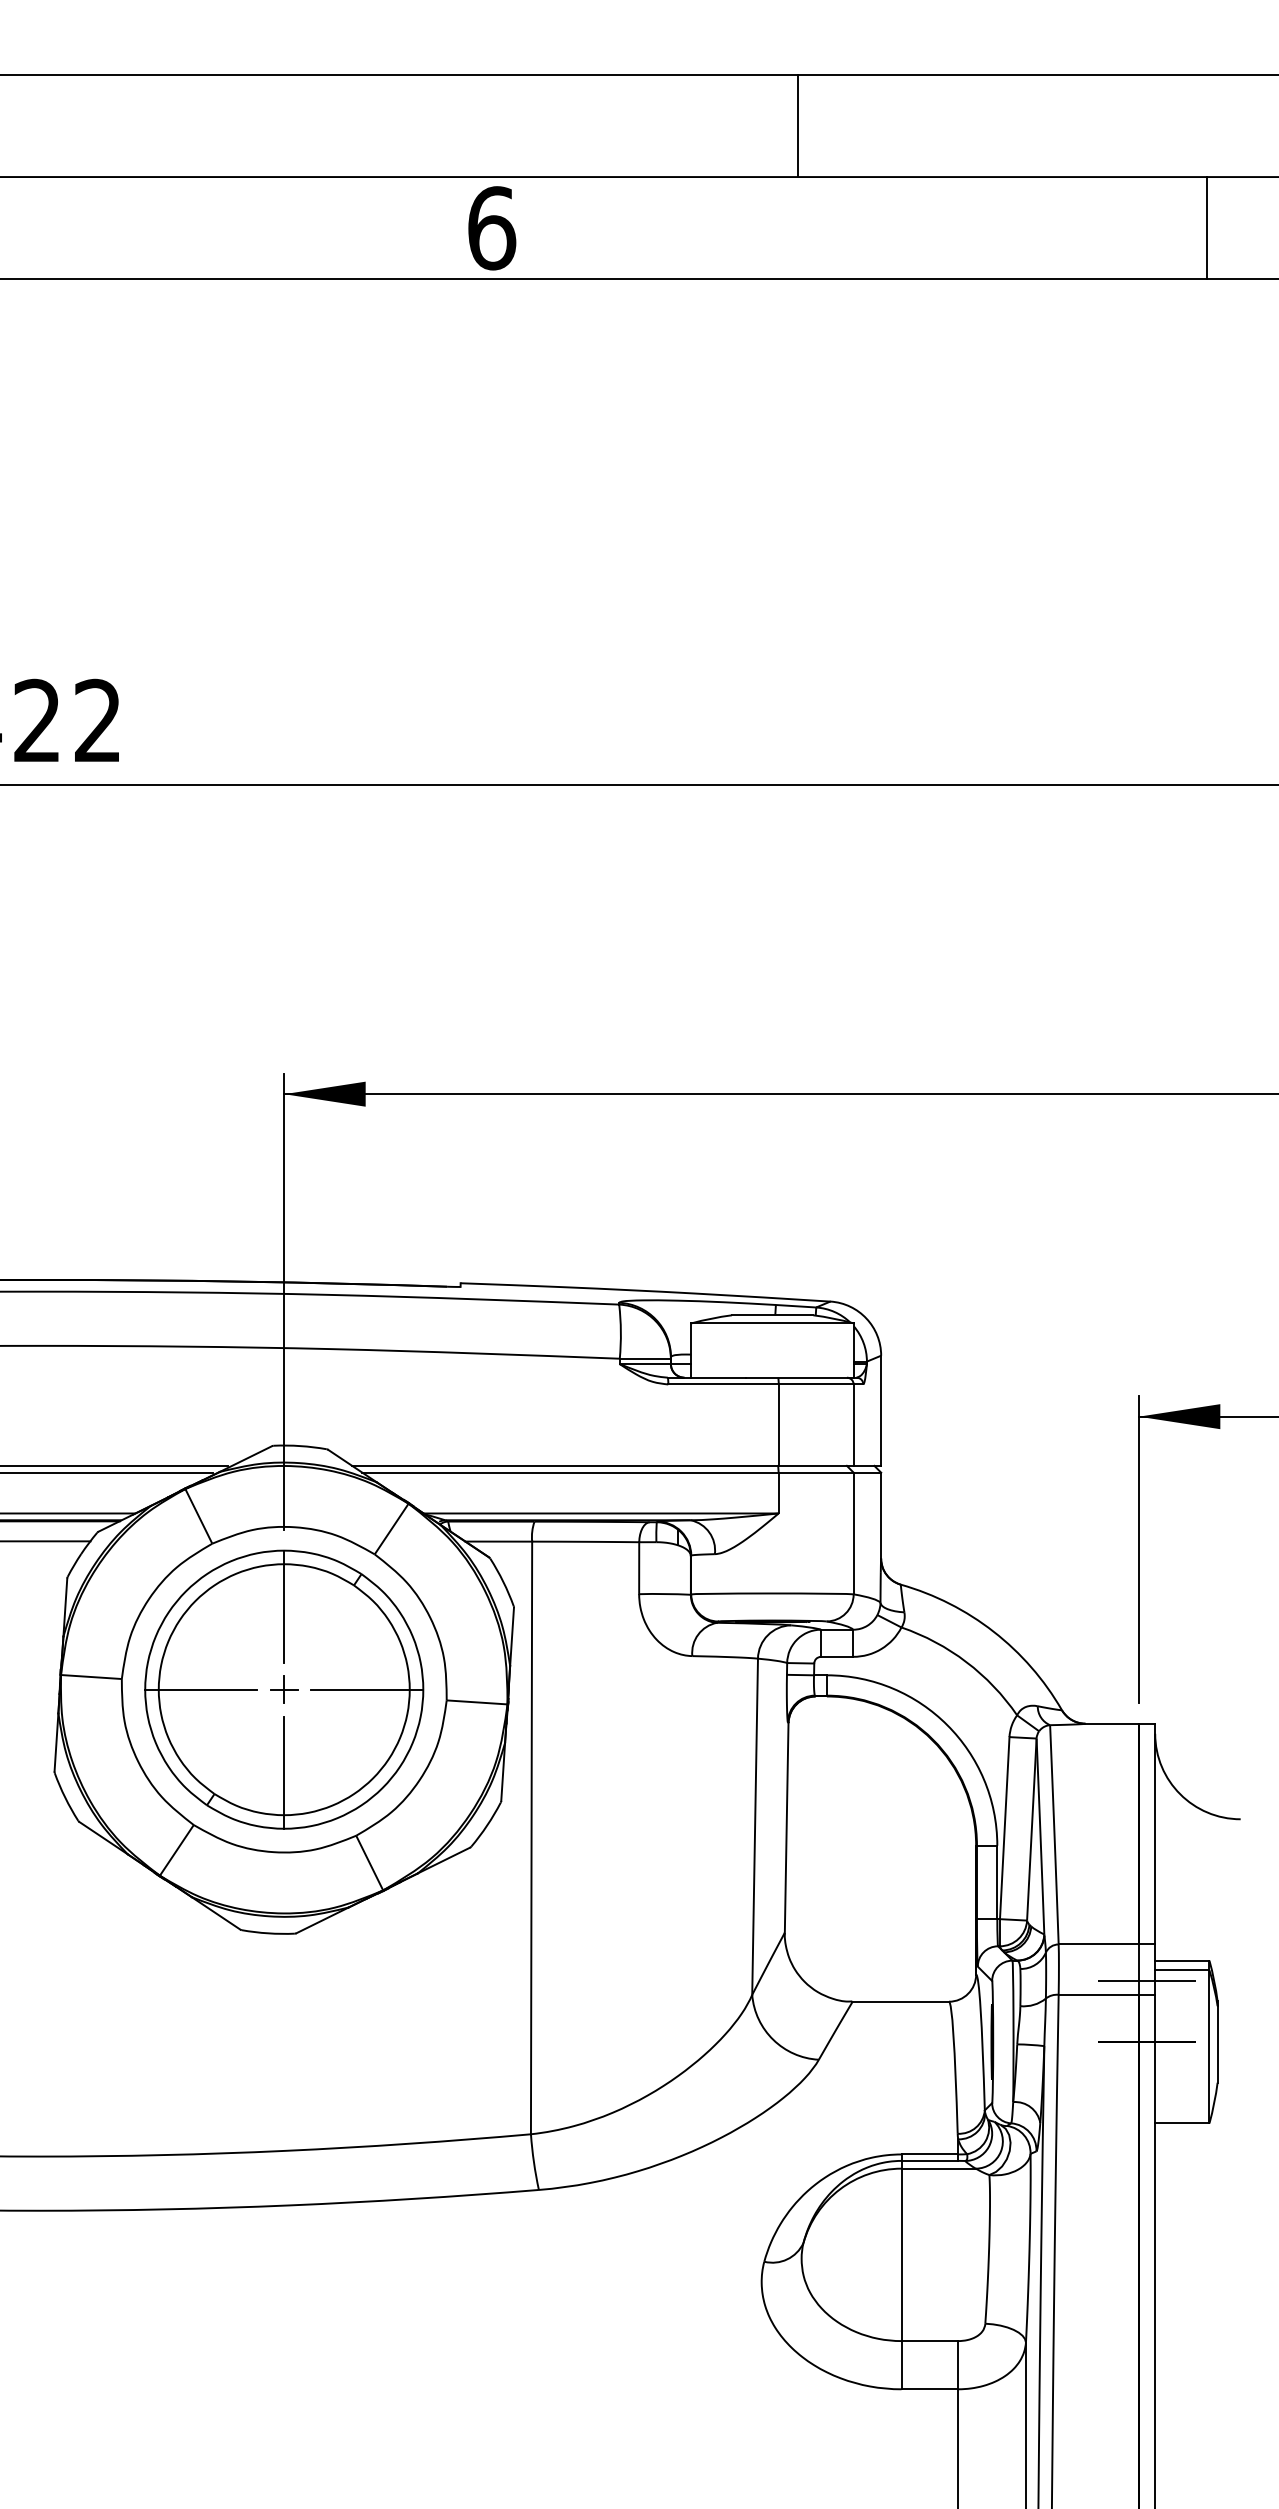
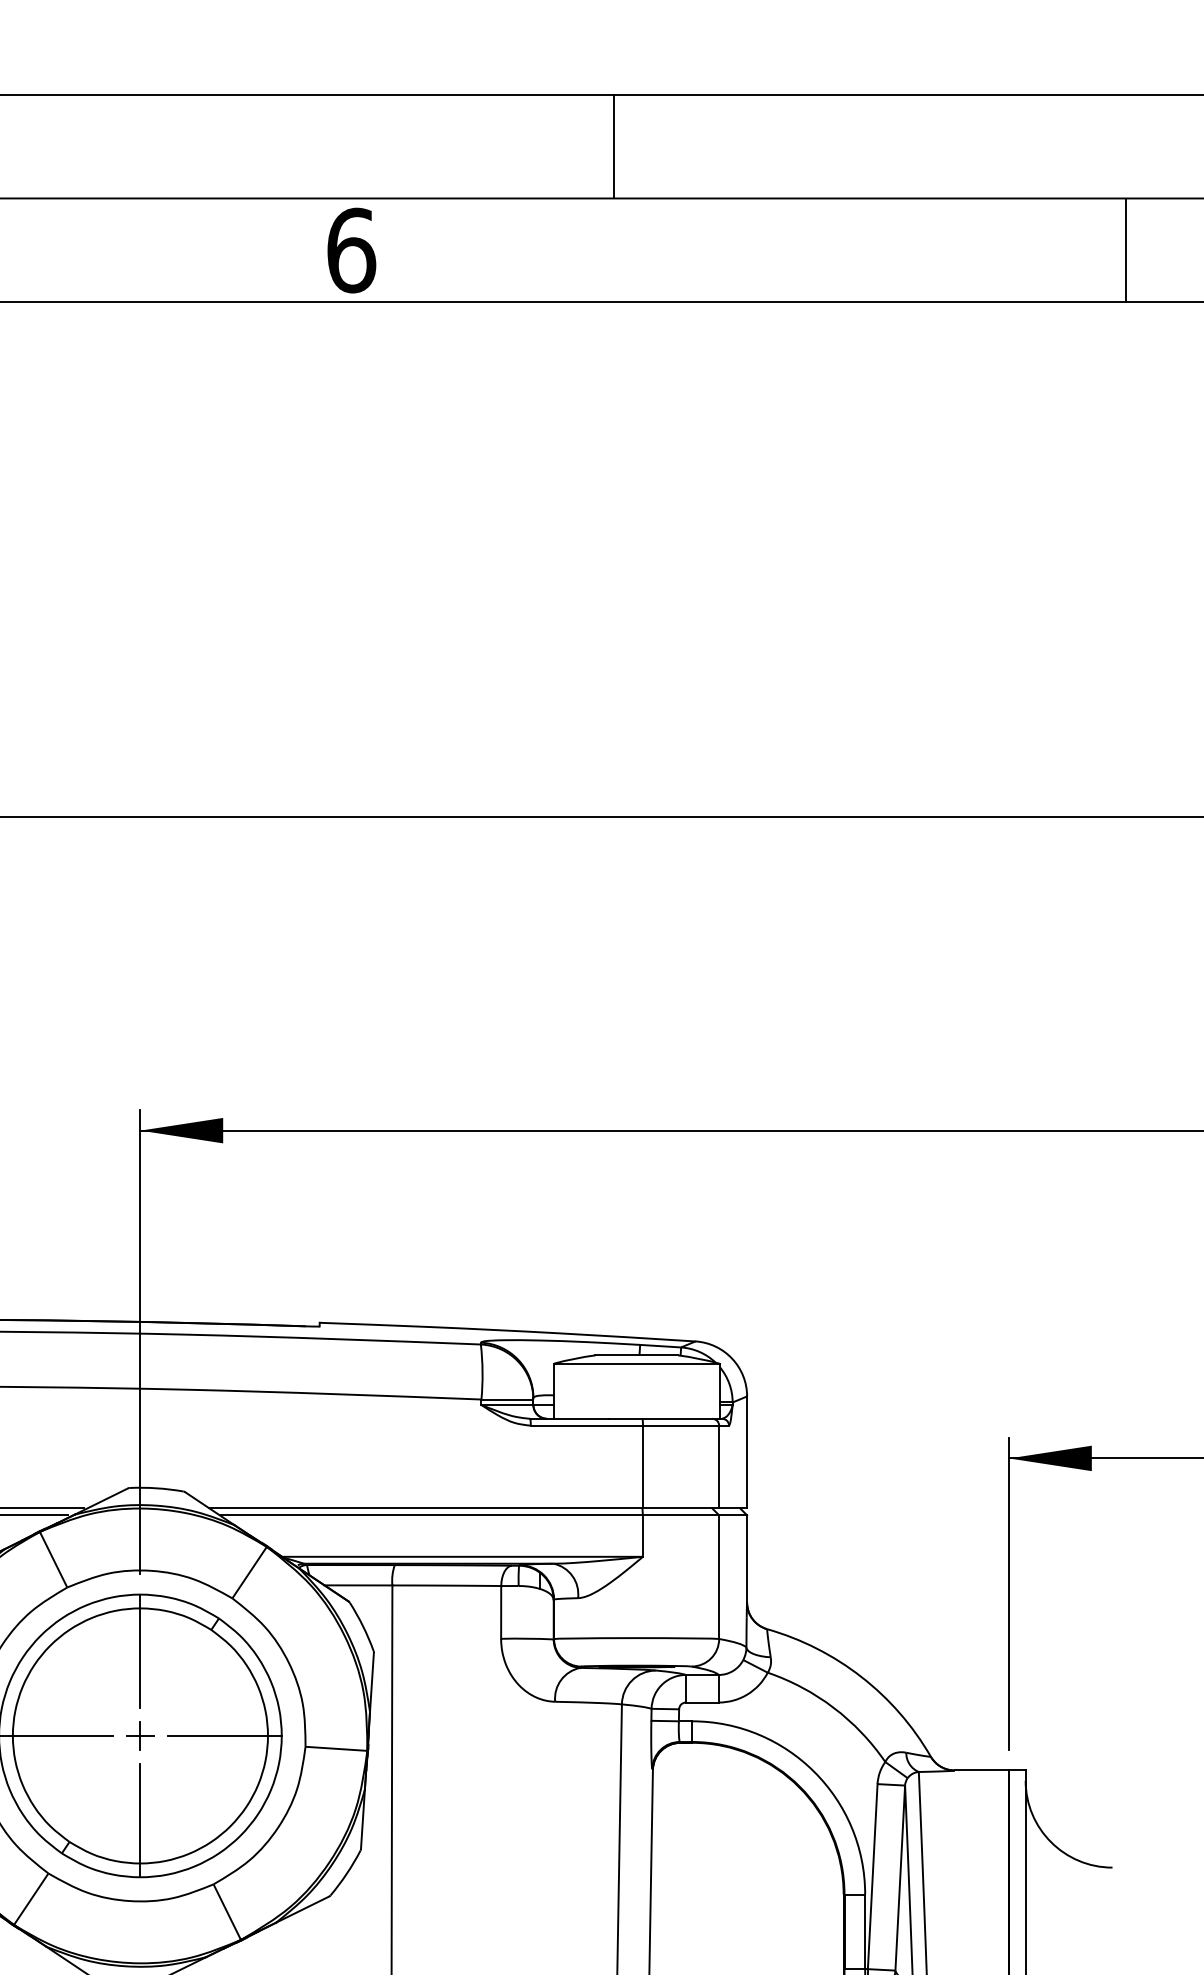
line: (797, 126) -> (614, 147), moved
line: (1206, 227) -> (1125, 249), moved

